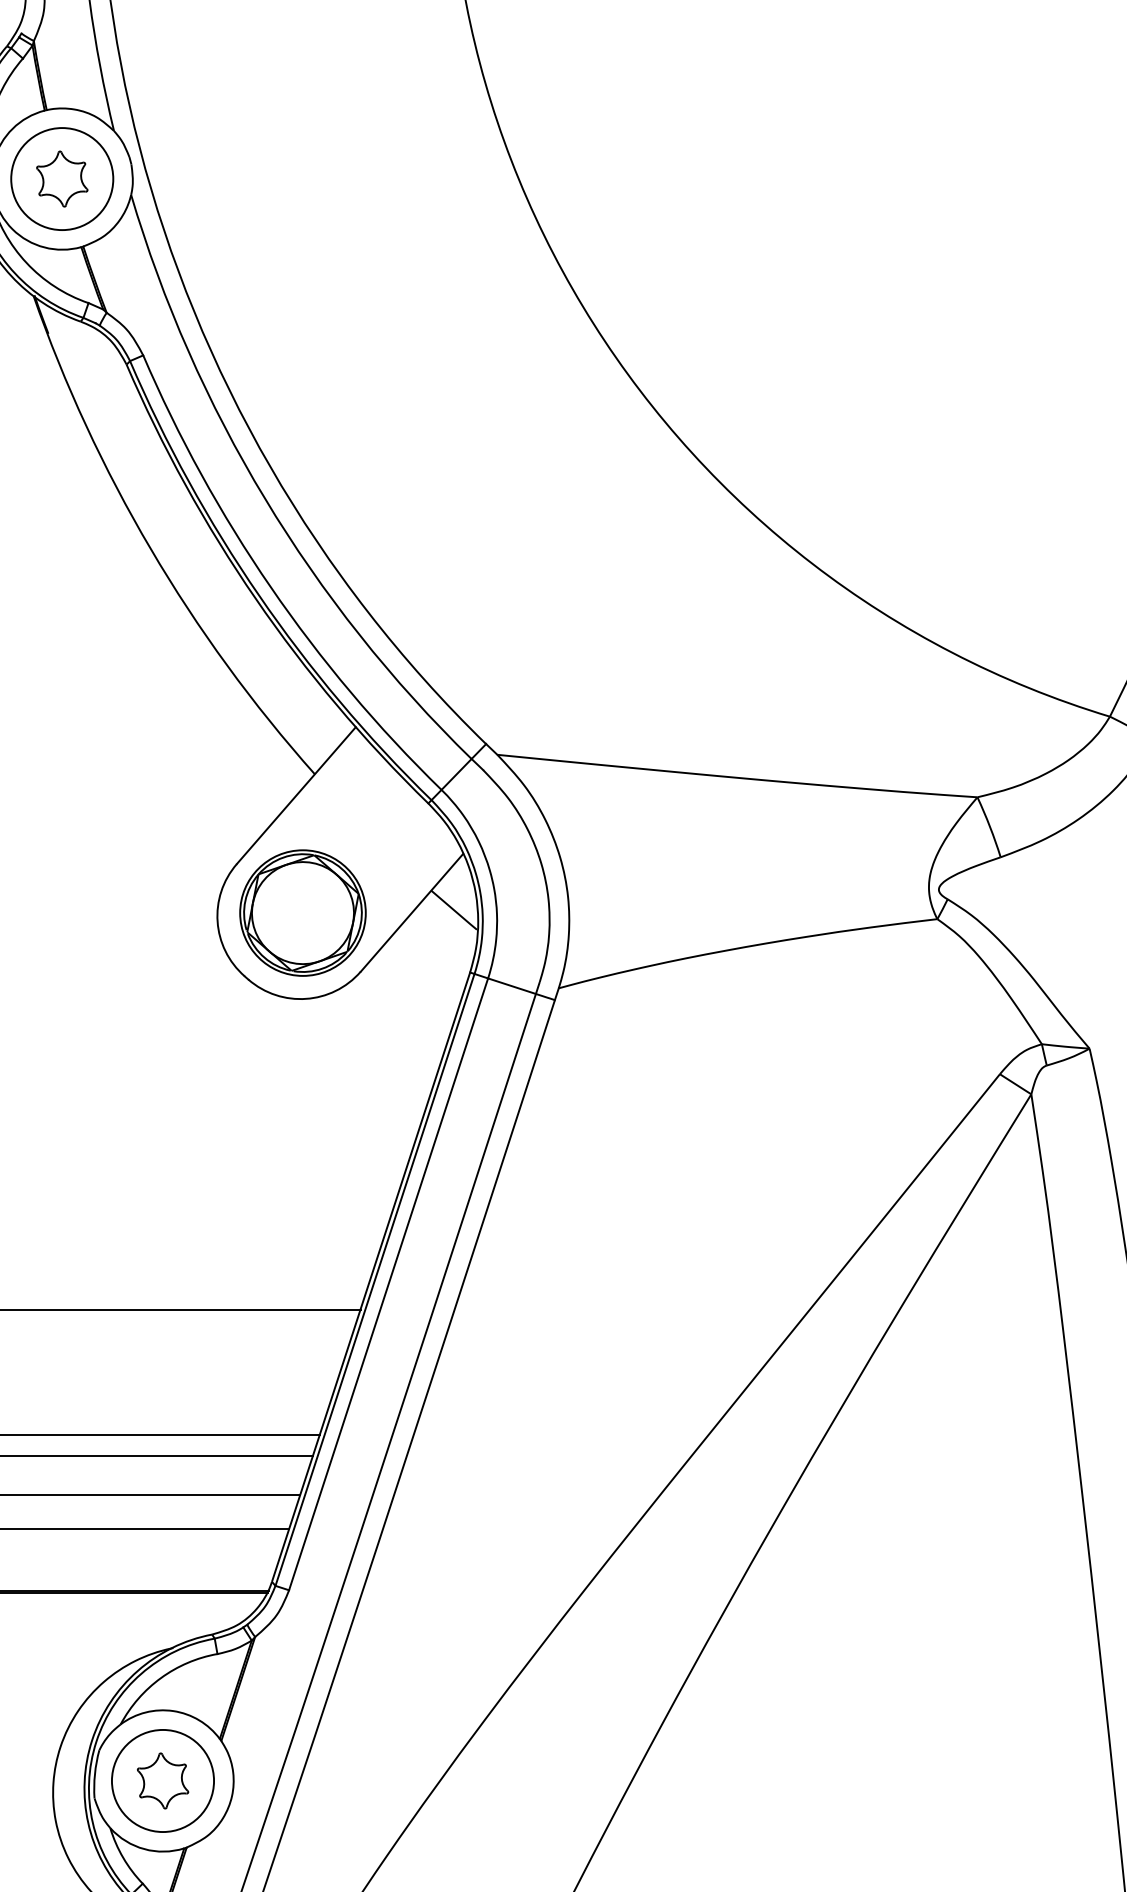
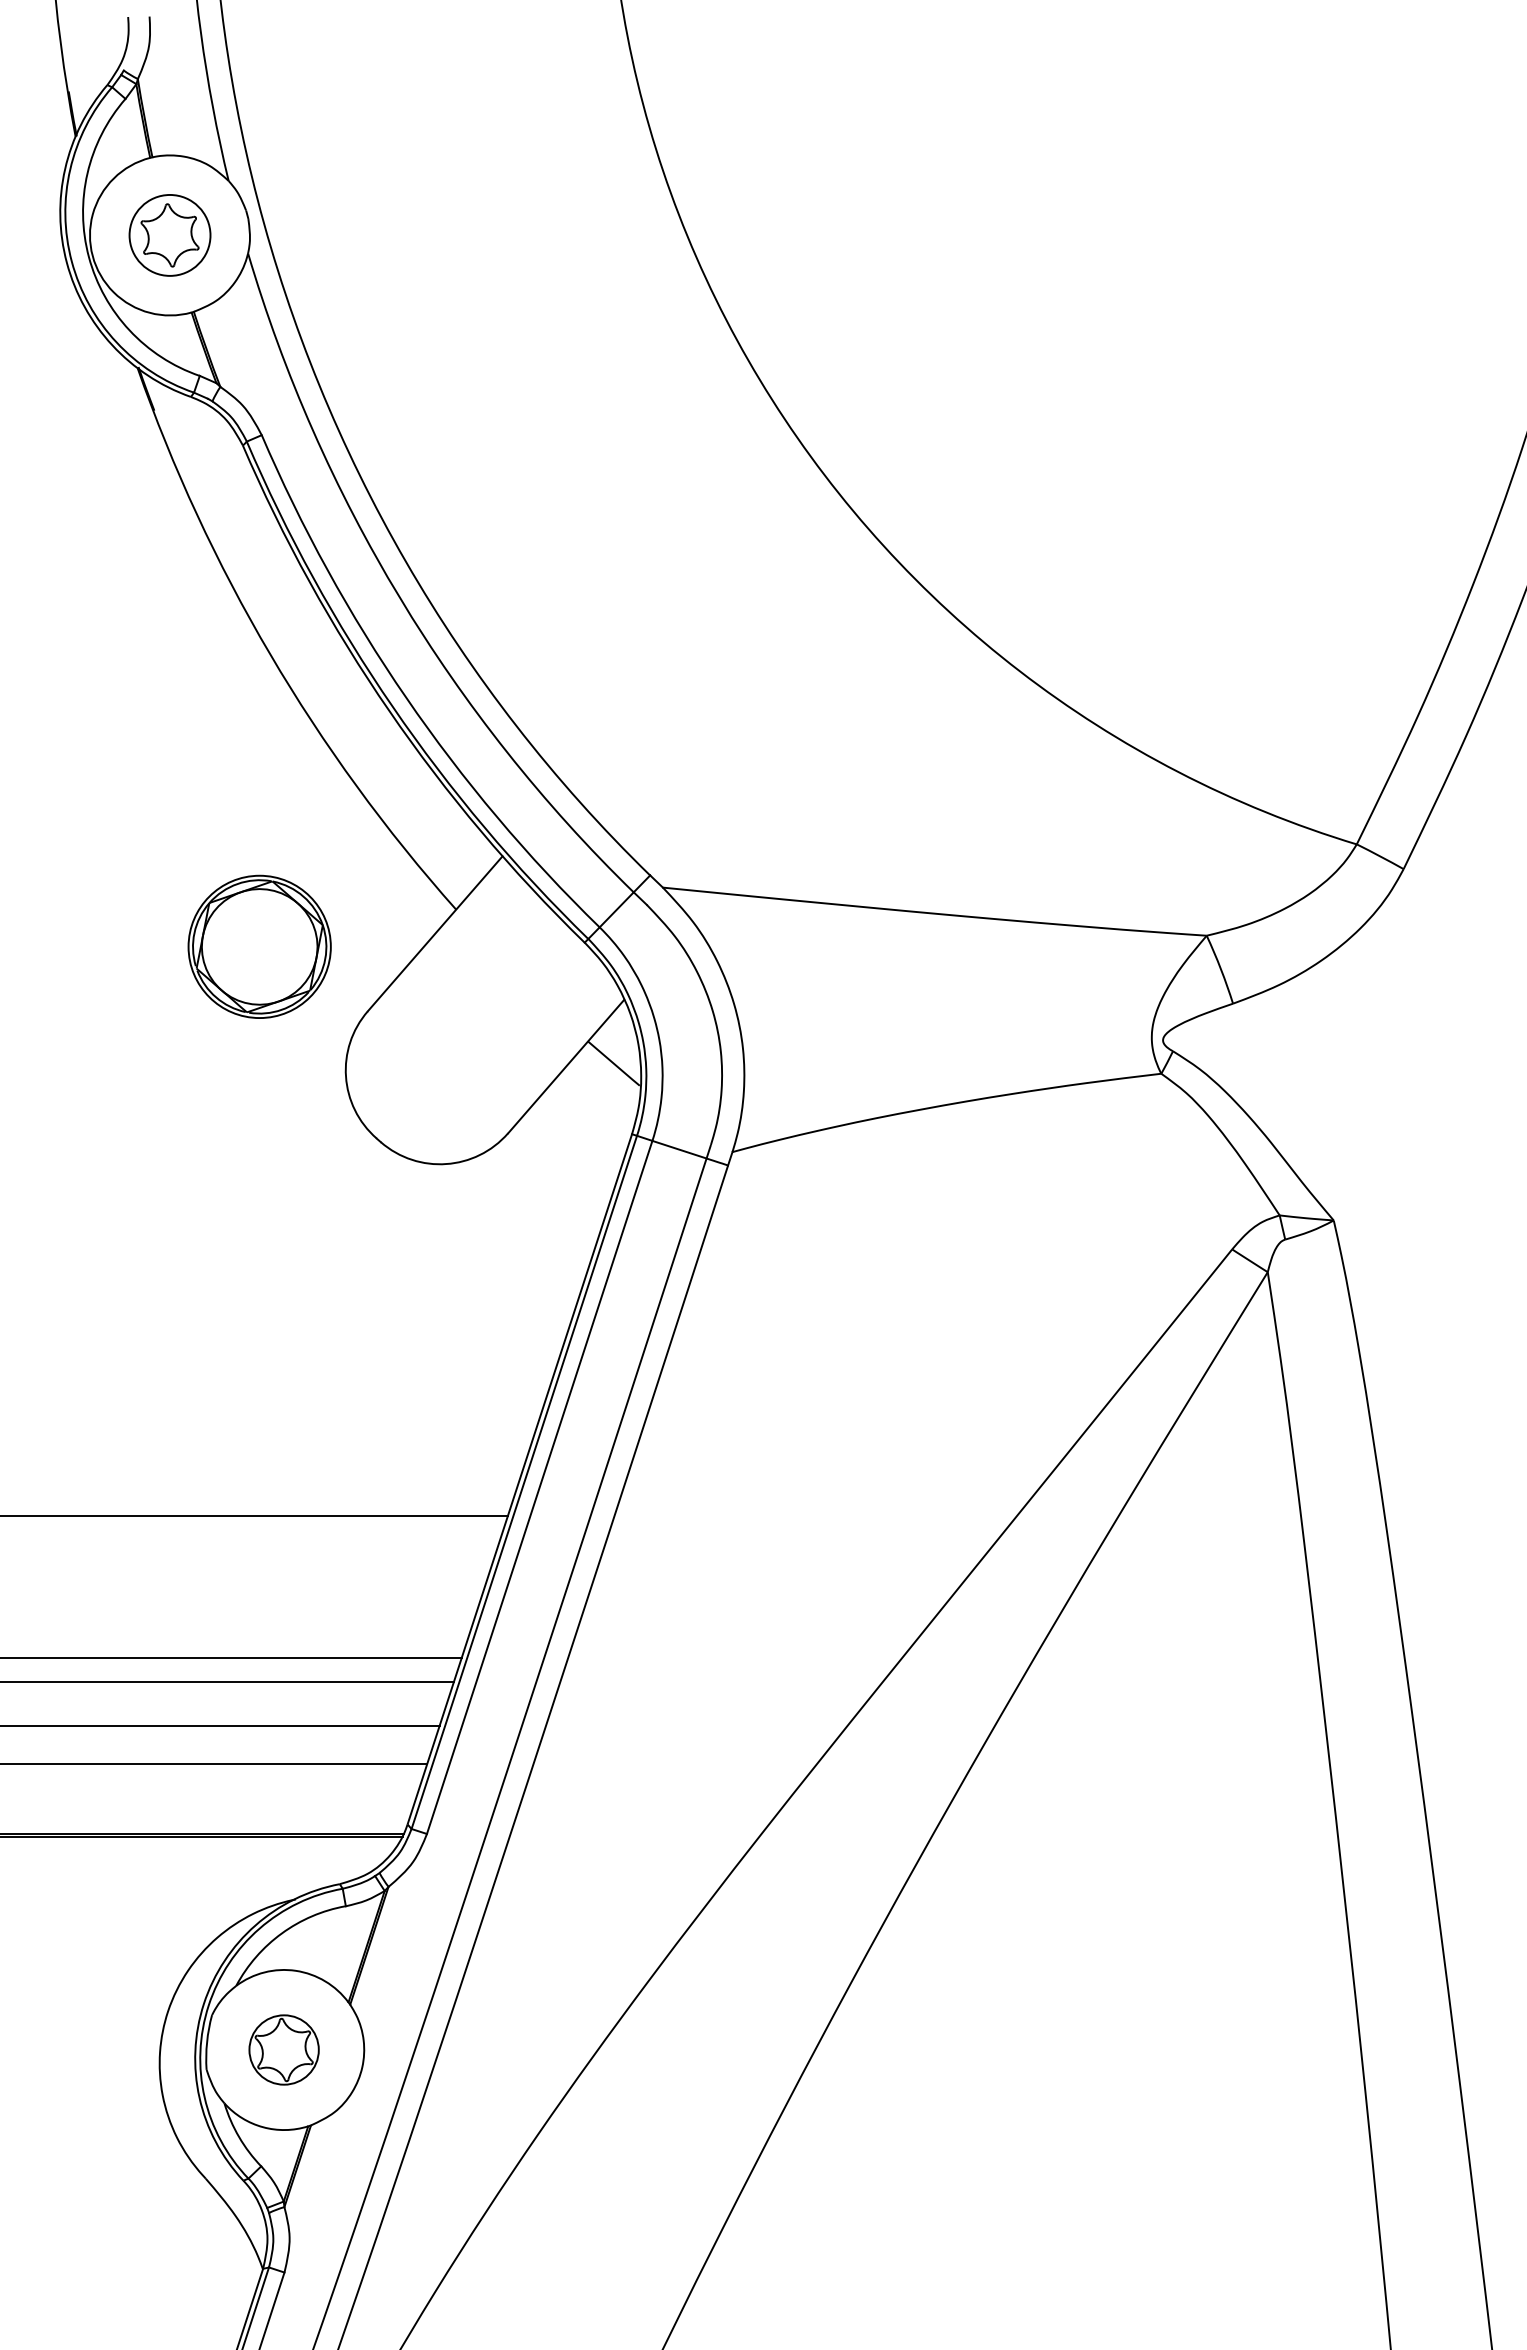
circle: (61, 179) -> (169, 235), size x0.7
part: (302, 912) -> (259, 946), moved
circle: (162, 1780) -> (283, 2049), size x0.6

